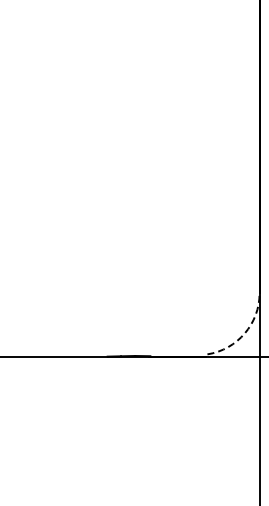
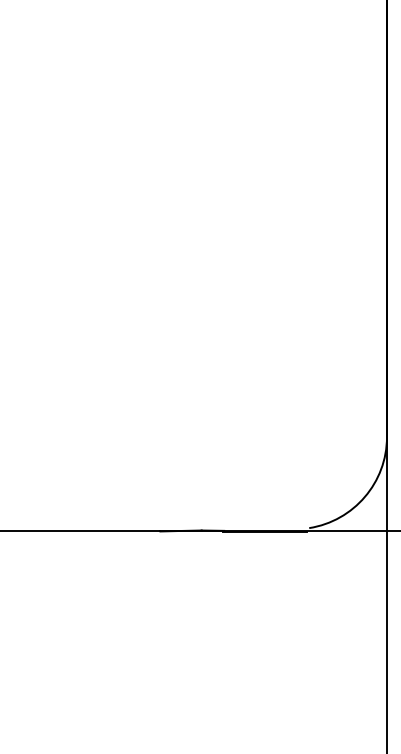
arc: (244, 333) -> (364, 496), dashed -> solid

